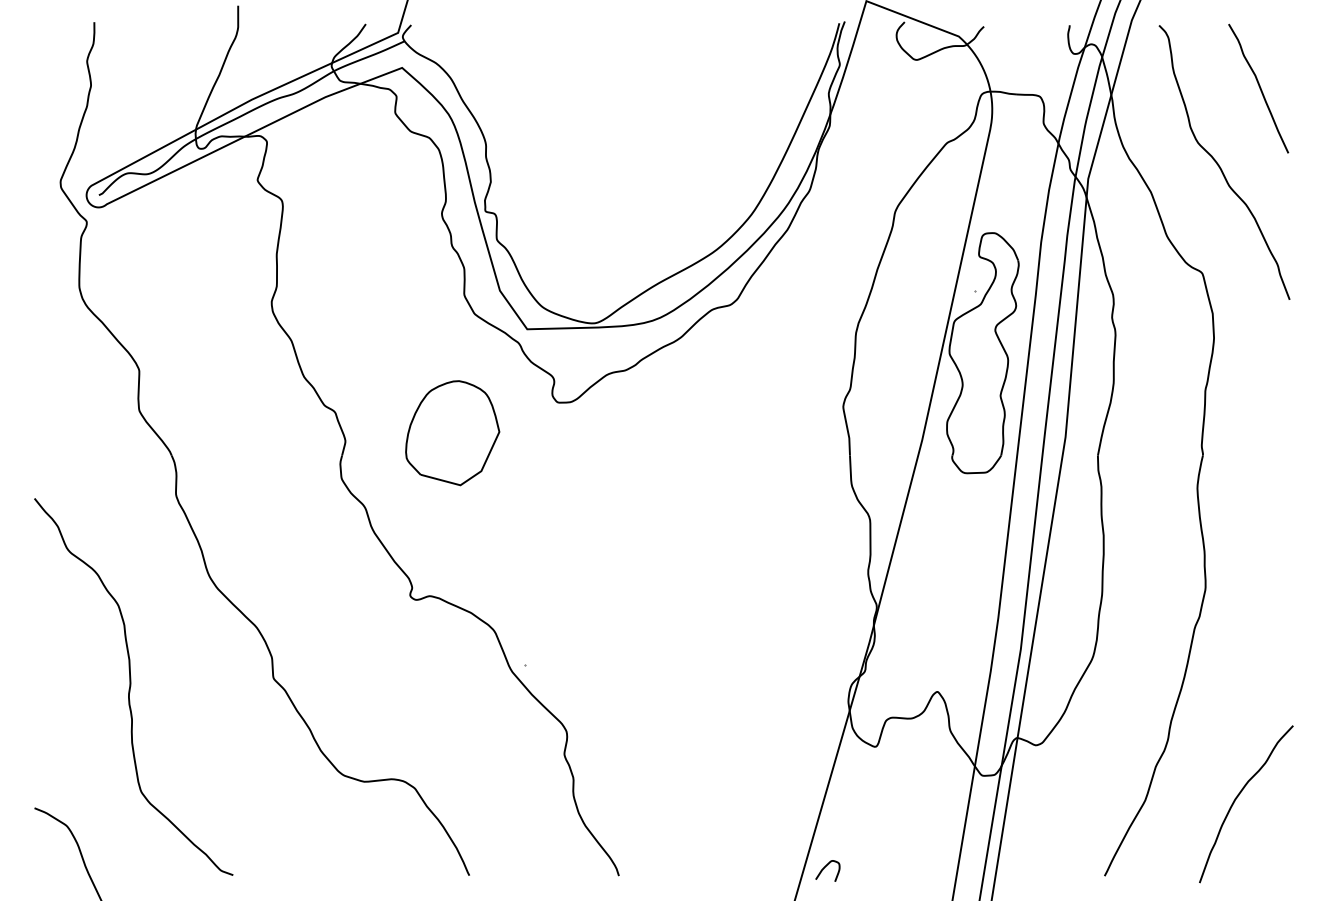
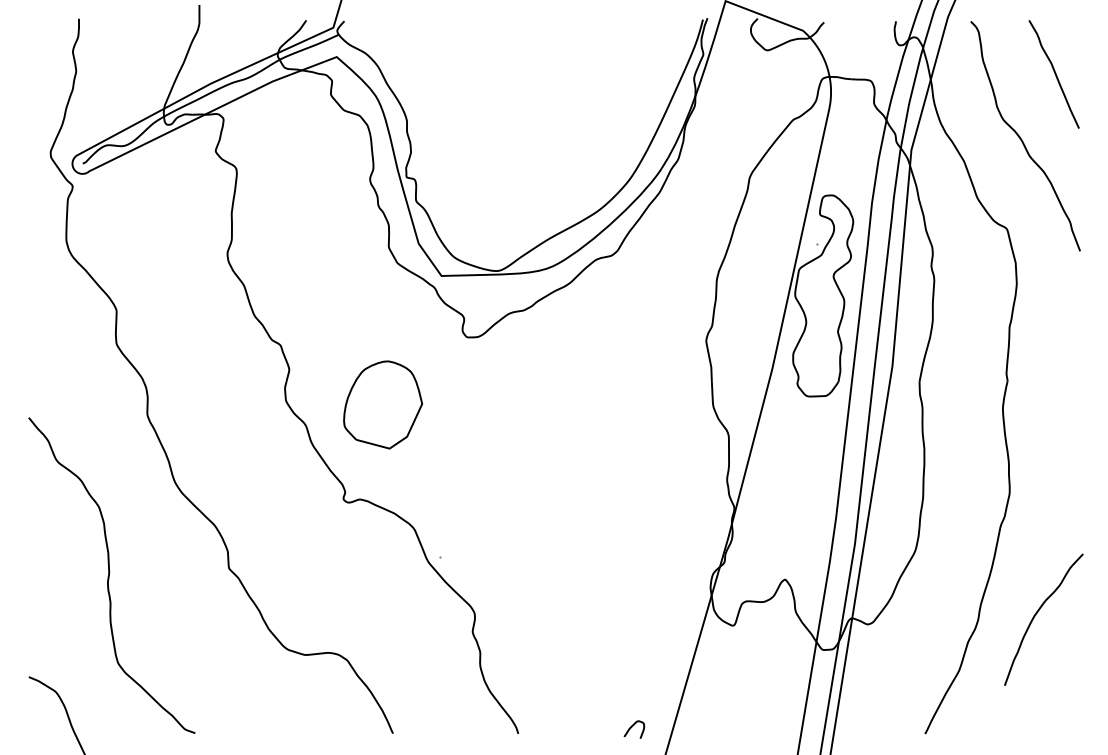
part: (451, 432) -> (382, 404), moved
curve: (1238, 796) -> (1037, 613), moved
curve: (825, 868) -> (632, 727), moved

